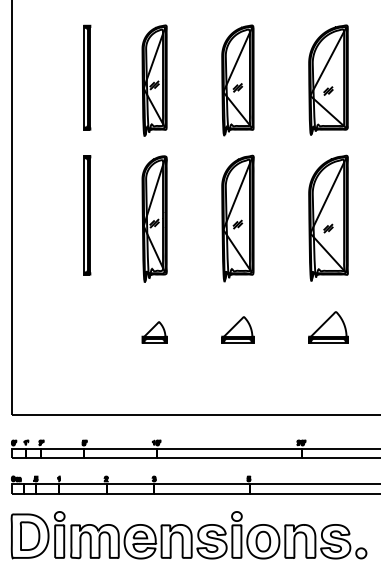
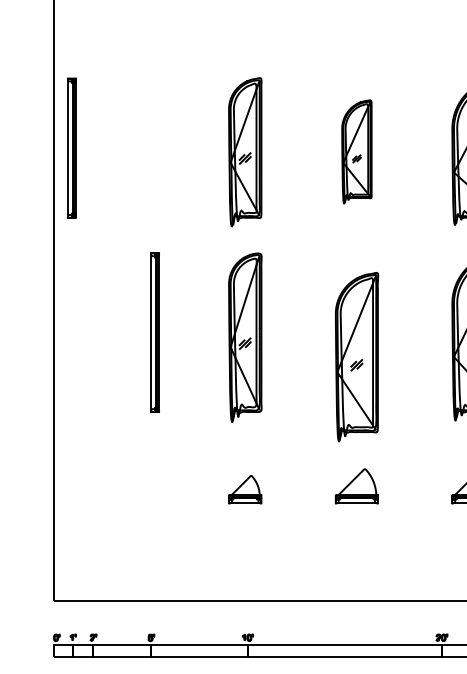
part: (87, 77) -> (72, 147), moved
part: (237, 80) -> (356, 151), size x0.7
part: (237, 218) -> (356, 357), moved

